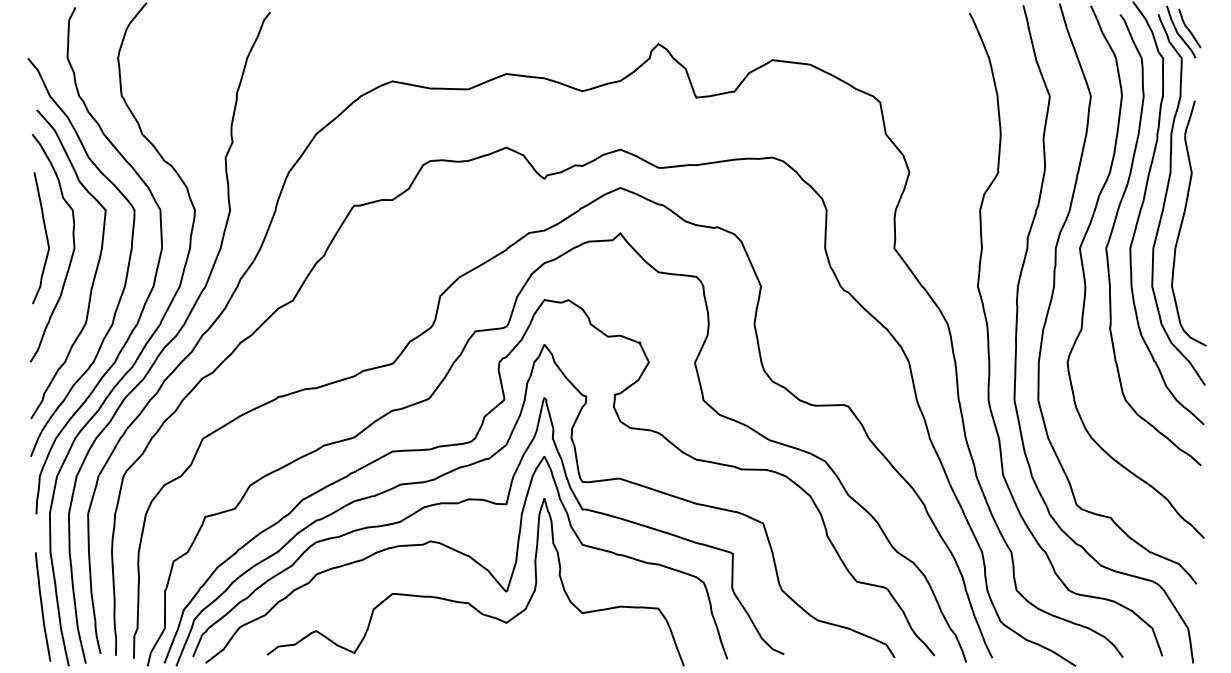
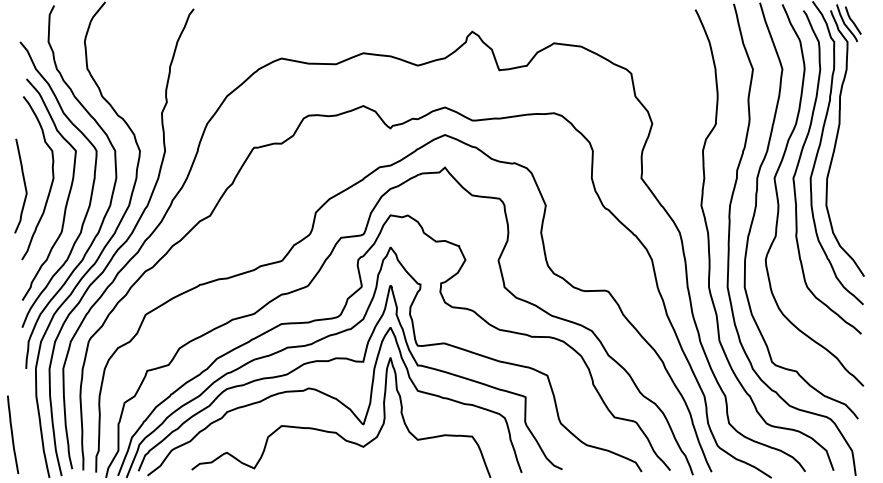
curve: (1183, 221) -> (848, 159), removed
curve: (45, 235) -> (24, 184), moved
curve: (42, 606) -> (12, 434), moved

